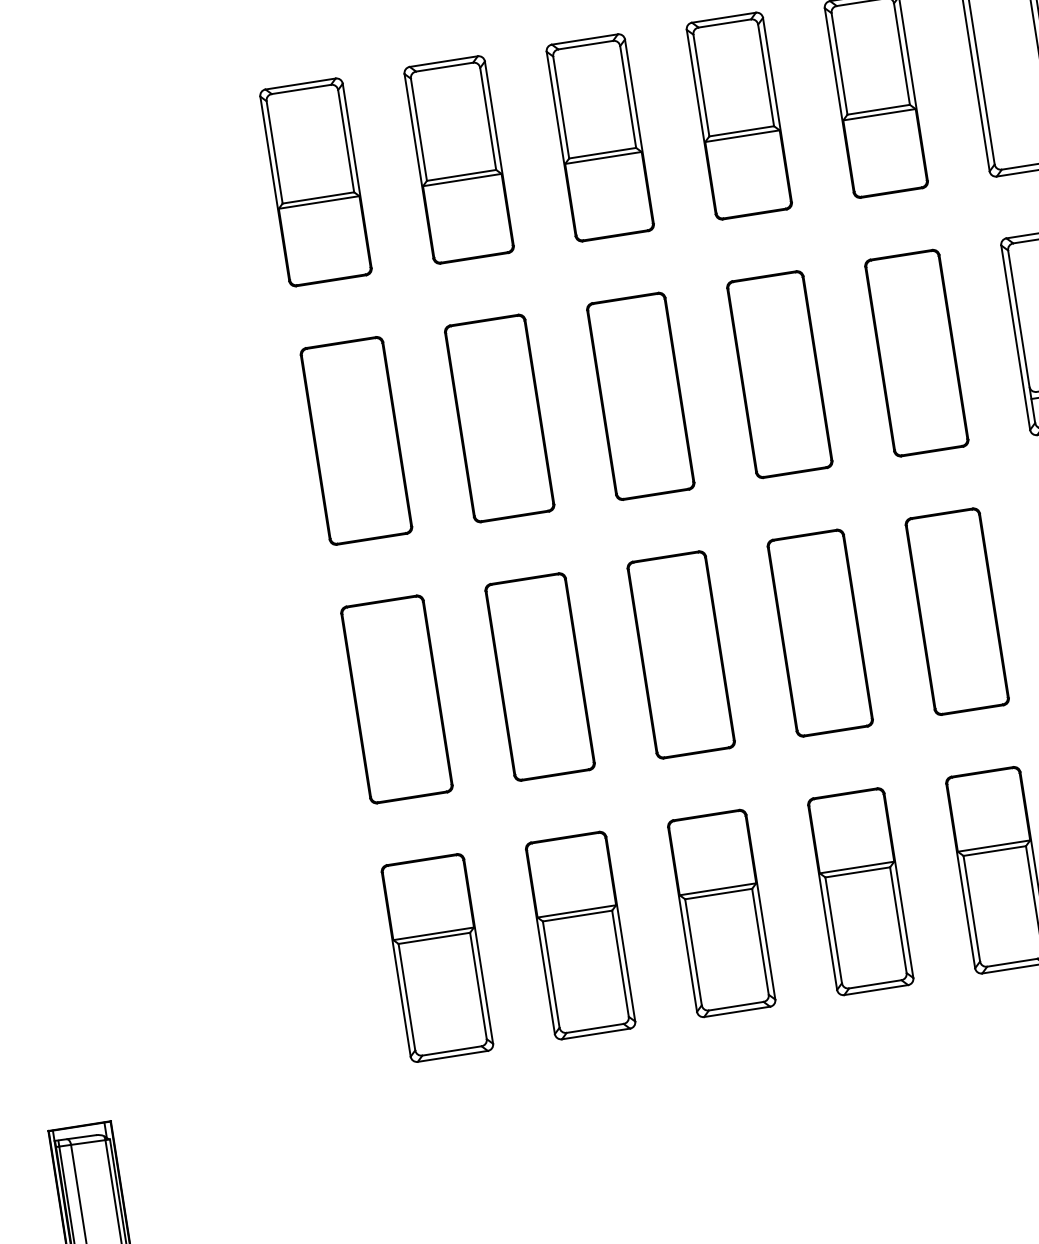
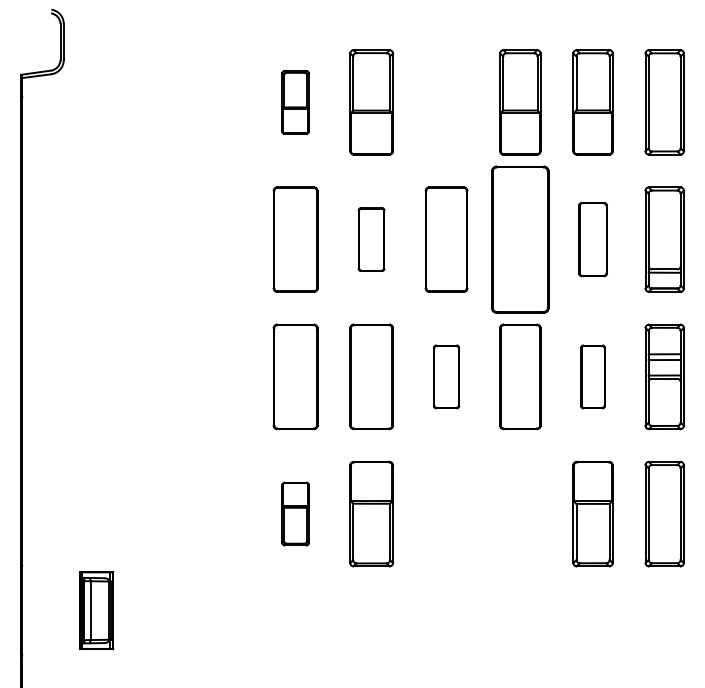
part: (600, 138) -> (446, 102), removed
part: (315, 182) -> (295, 102), size x0.6
part: (915, 353) -> (592, 239), size x0.7
part: (780, 374) -> (520, 239), size x1.4
part: (499, 418) -> (371, 239), size x0.6
part: (956, 611) -> (592, 376), size x0.6
part: (681, 654) -> (446, 376), size x0.6
part: (860, 890) -> (520, 513), removed
part: (721, 912) -> (446, 513), removed
part: (437, 956) -> (295, 513), size x0.6

